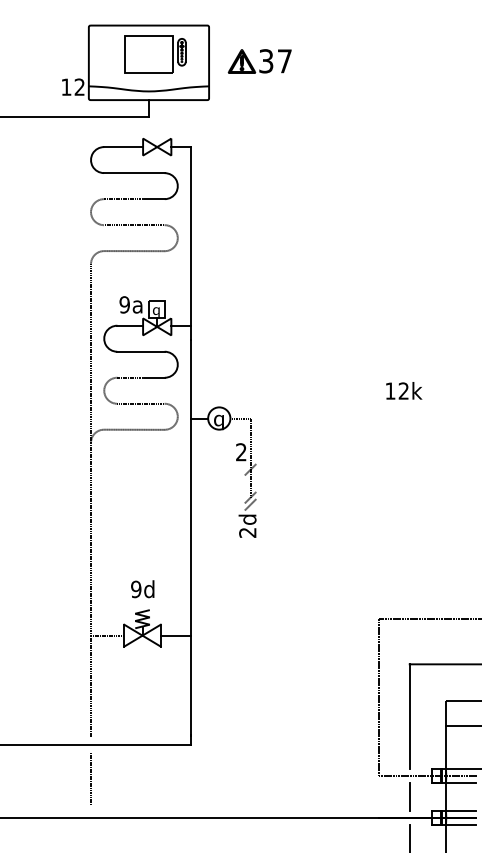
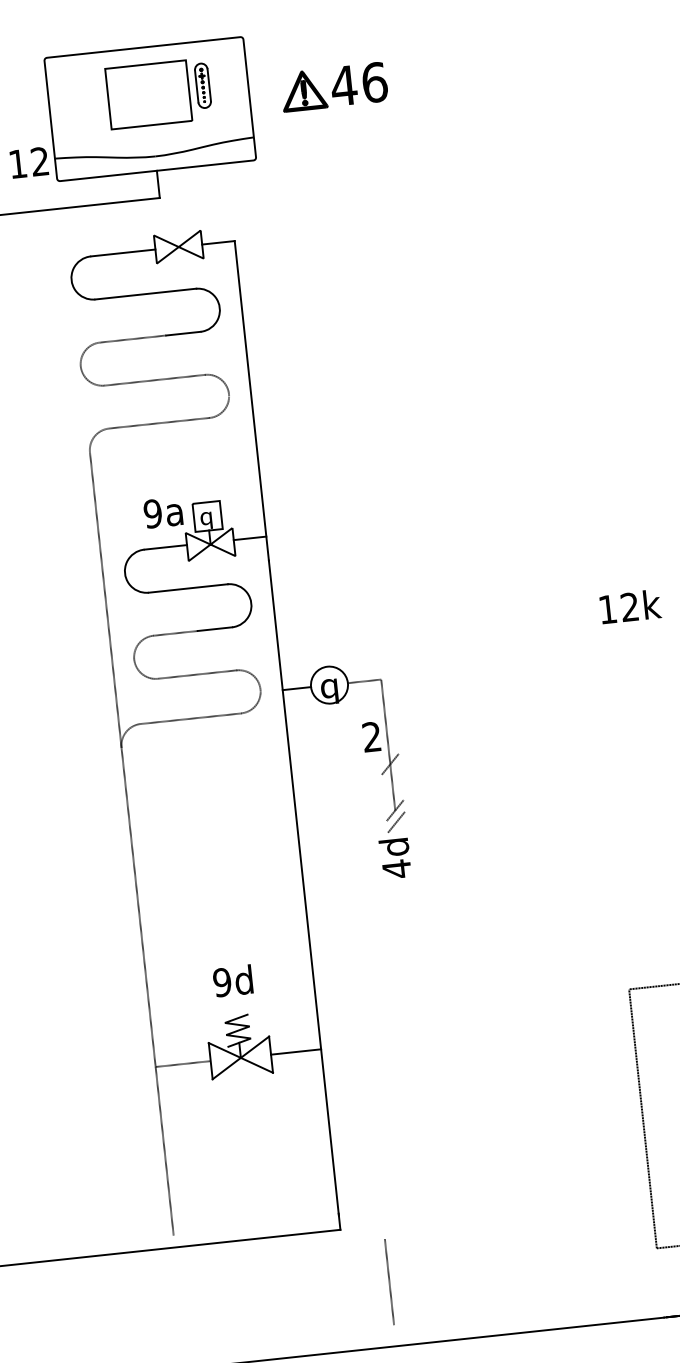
text: (275, 61) -> (359, 84), 37 -> 46
text: (247, 532) -> (396, 868), 2d -> 4d
line: (90, 778) -> (388, 1281), moved

